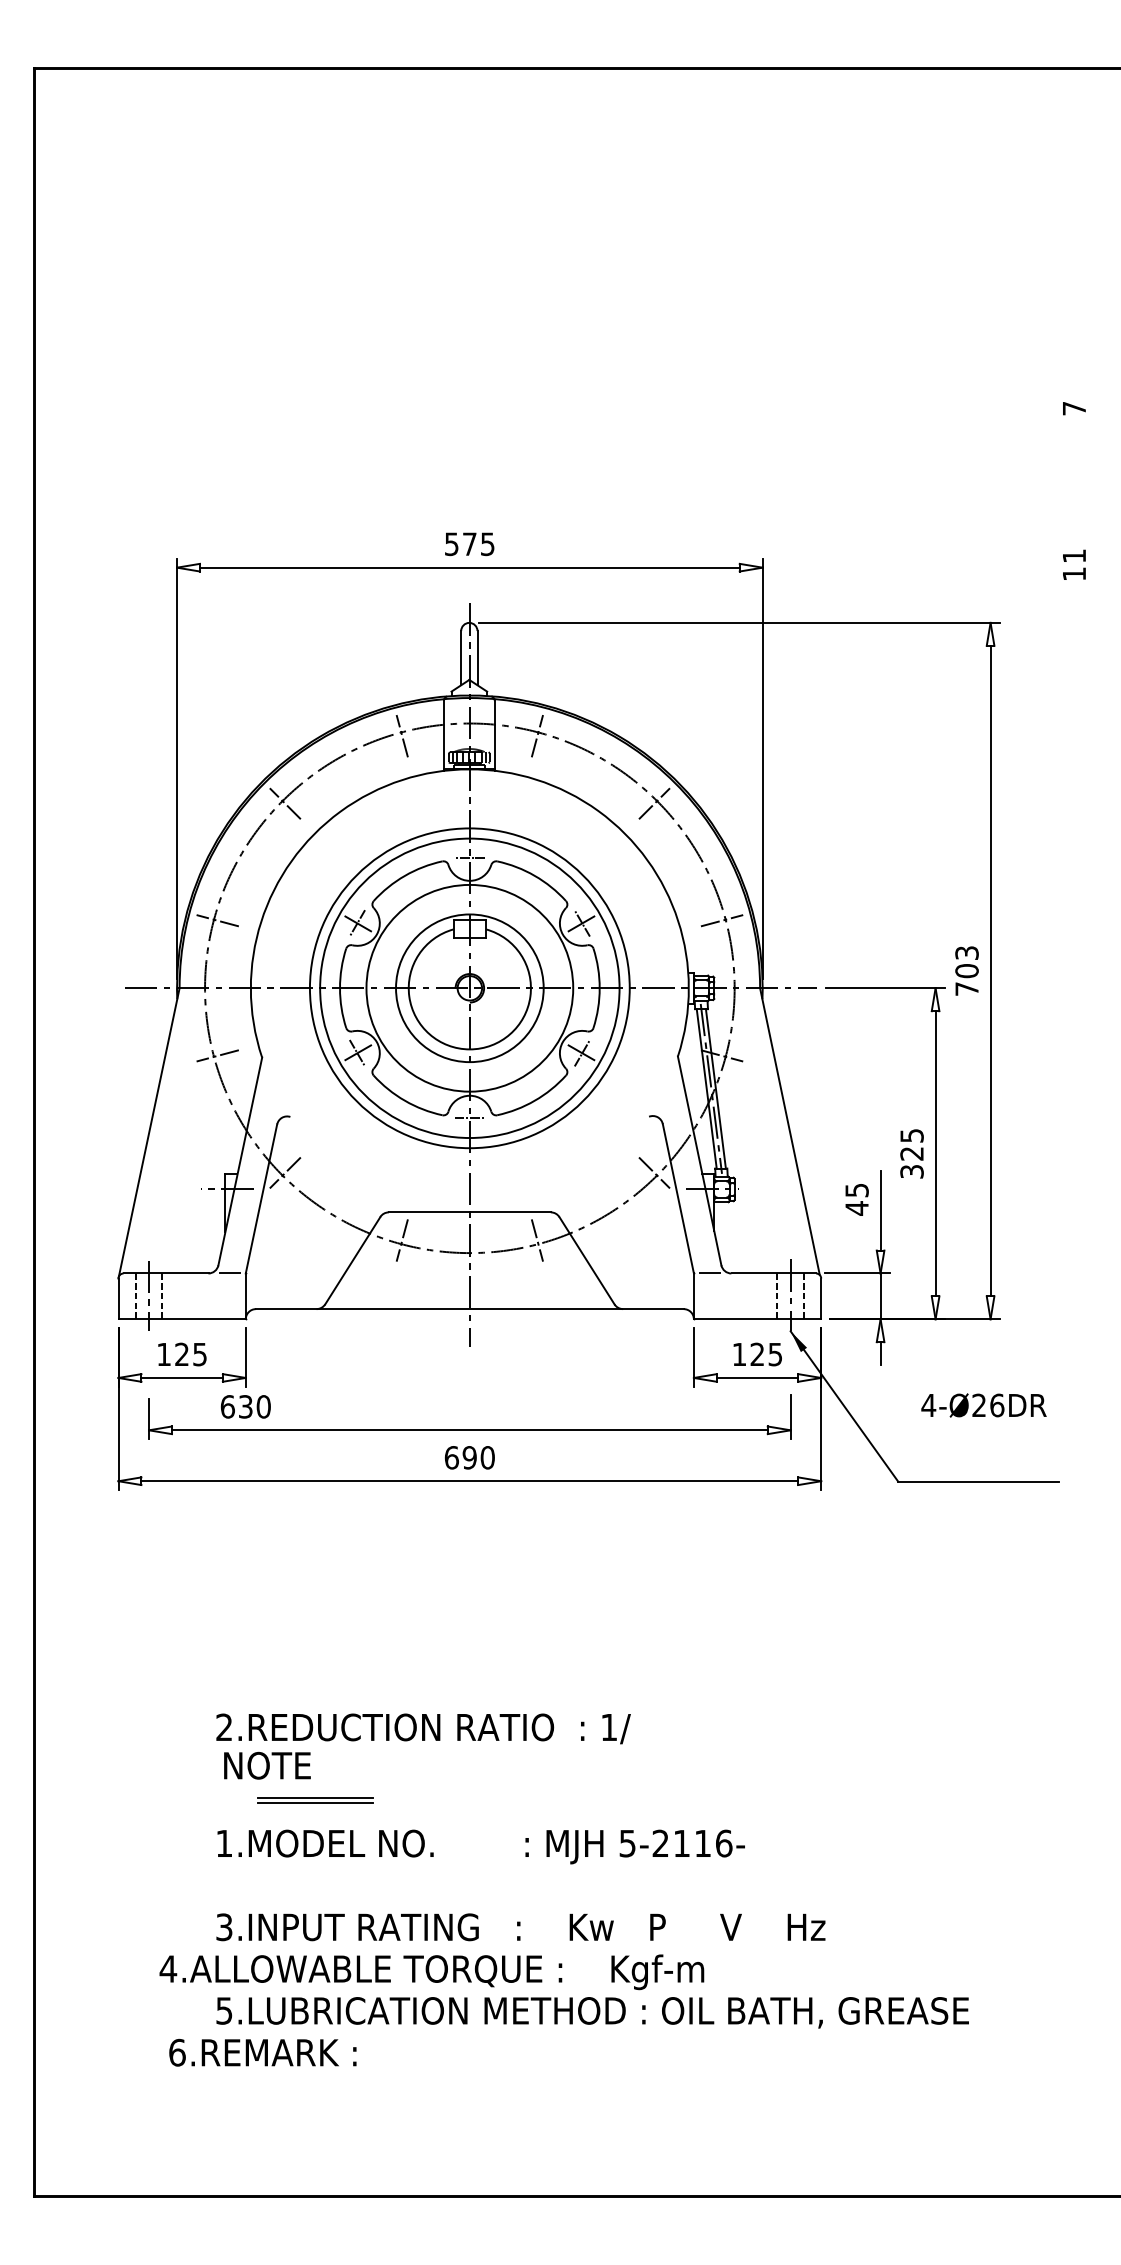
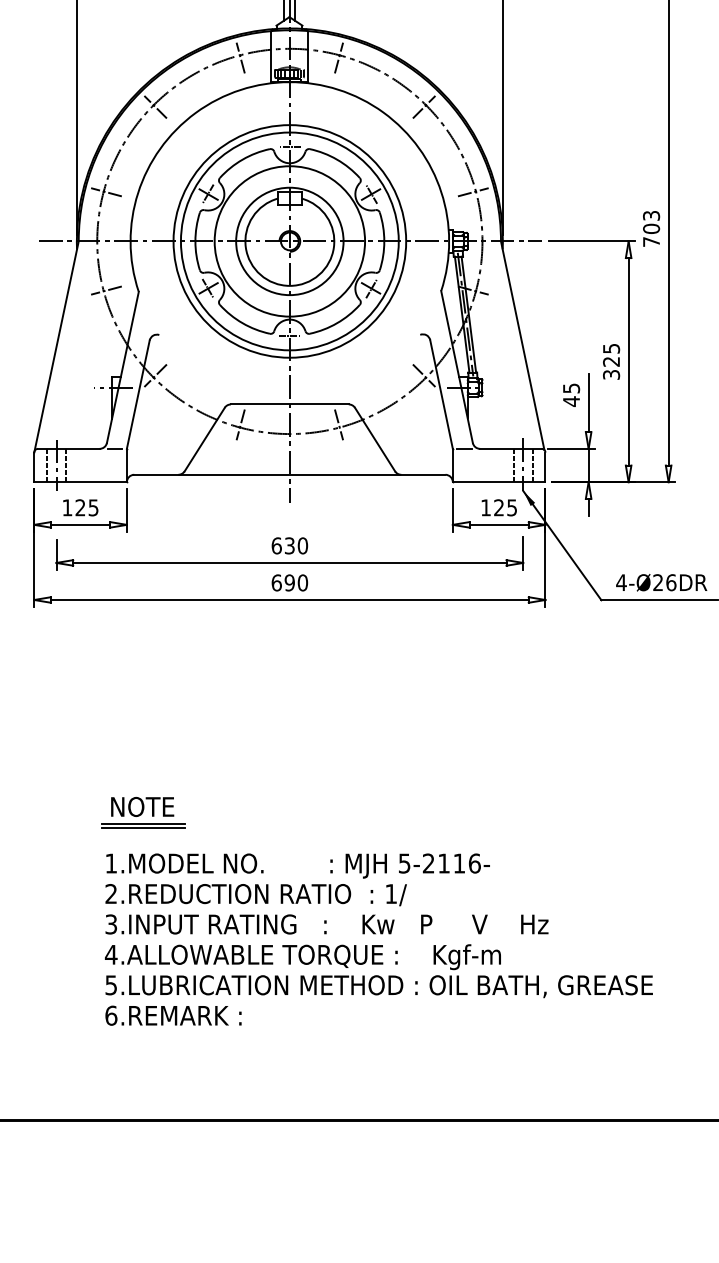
text: (983, 1405) -> (661, 582), moved
text: (245, 1406) -> (289, 545), moved
text: (423, 1728) -> (256, 894), moved
part: (315, 1800) -> (143, 825), moved
text: (431, 1972) -> (302, 957), moved
text: (262, 2052) -> (173, 1015), moved

